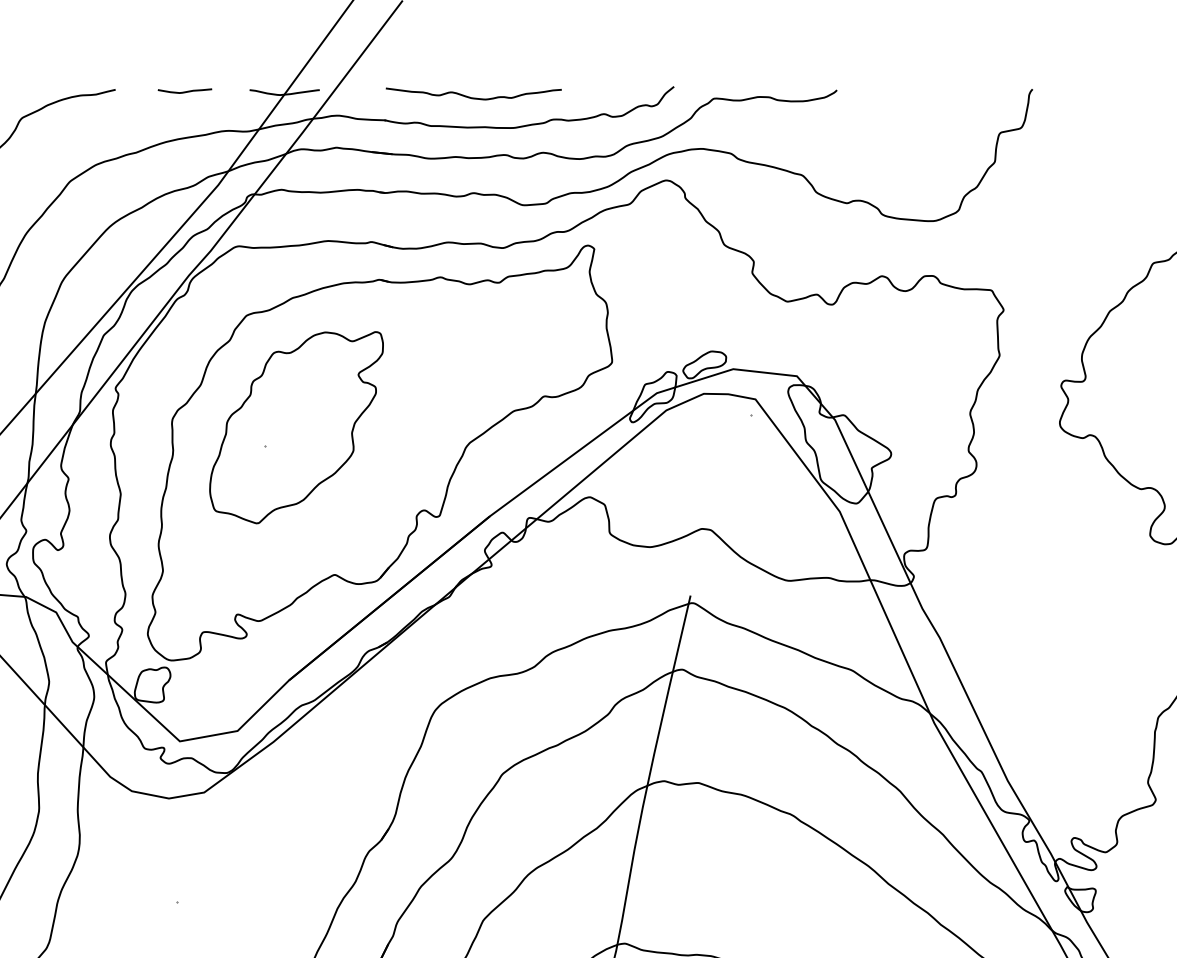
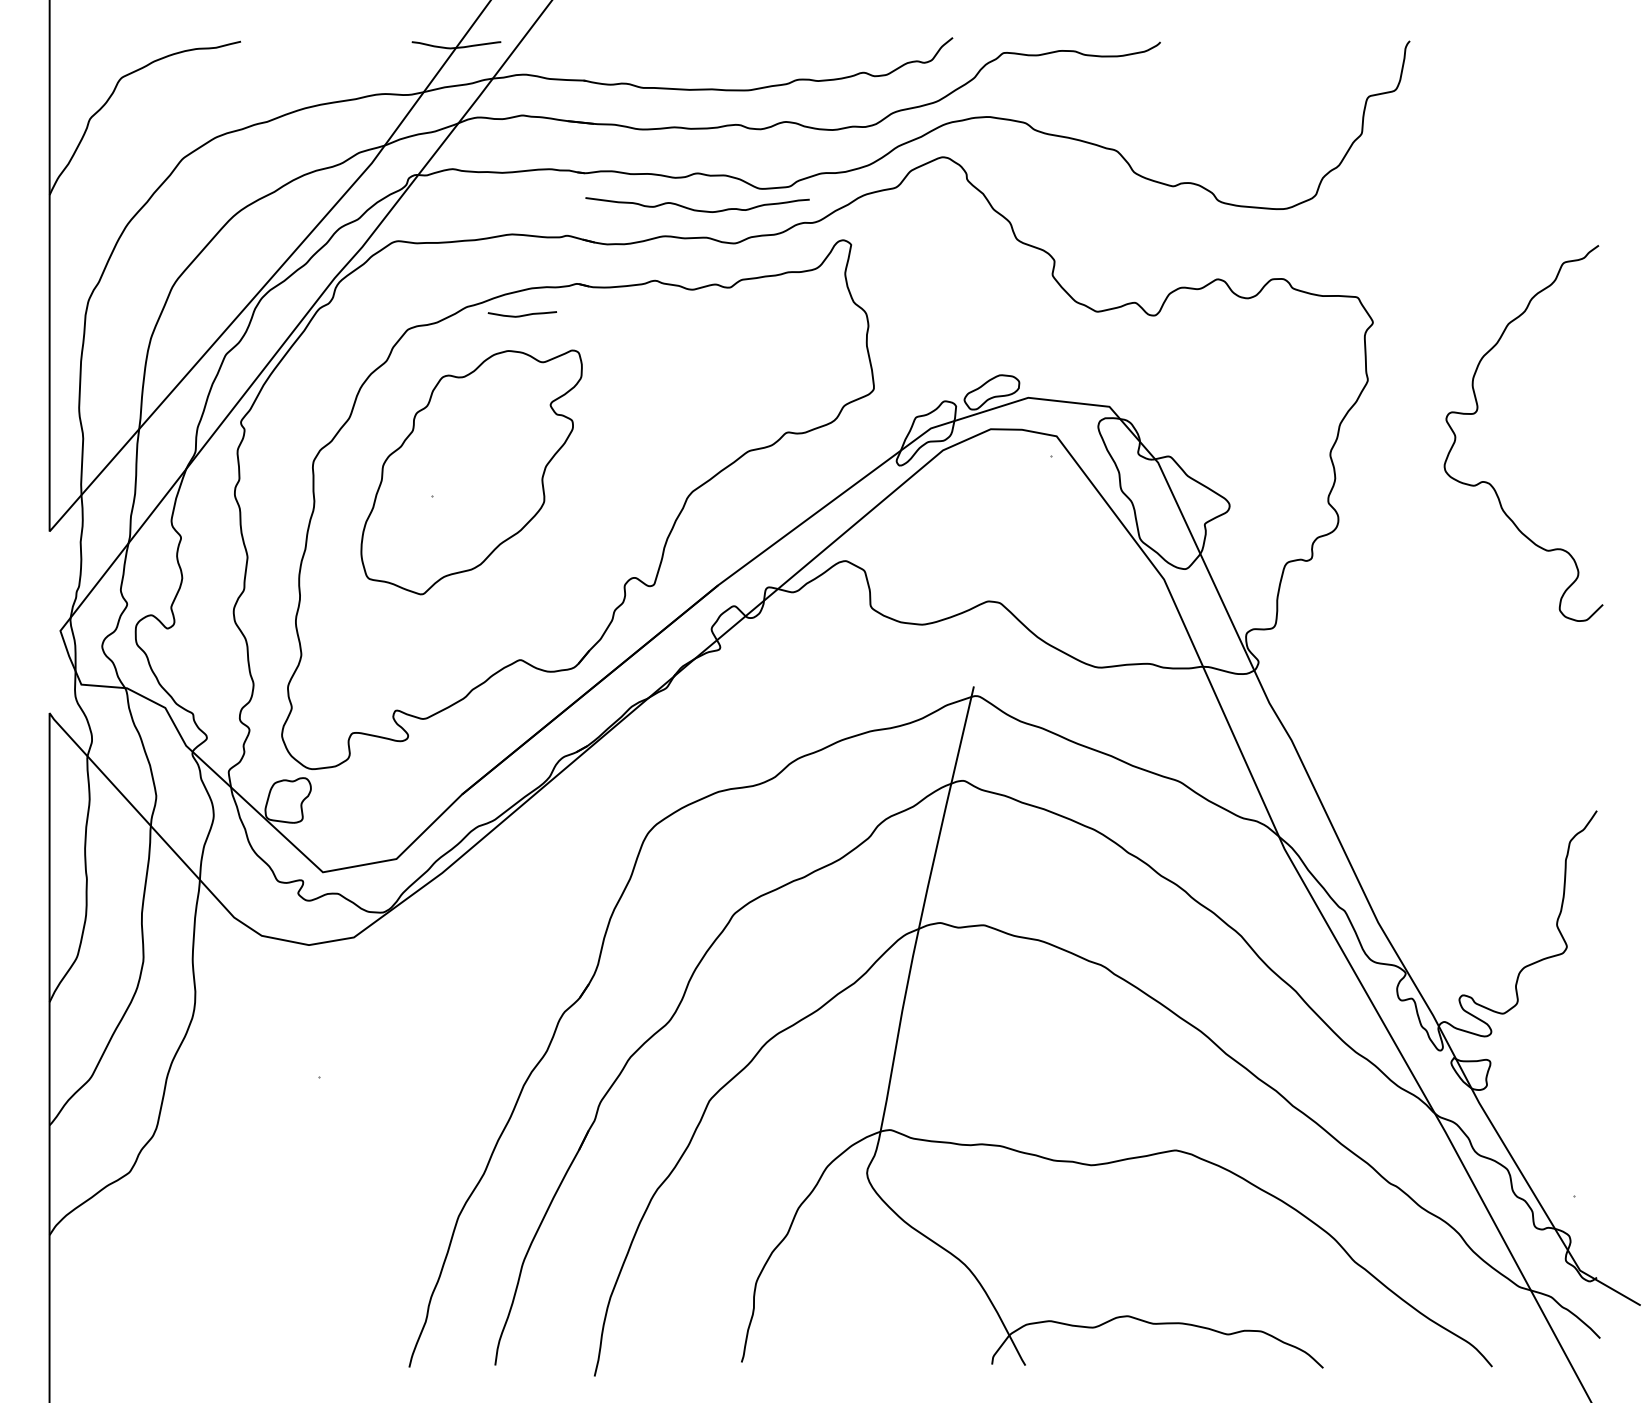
curve: (184, 91) -> (521, 315), moved
curve: (473, 97) -> (697, 209), moved

